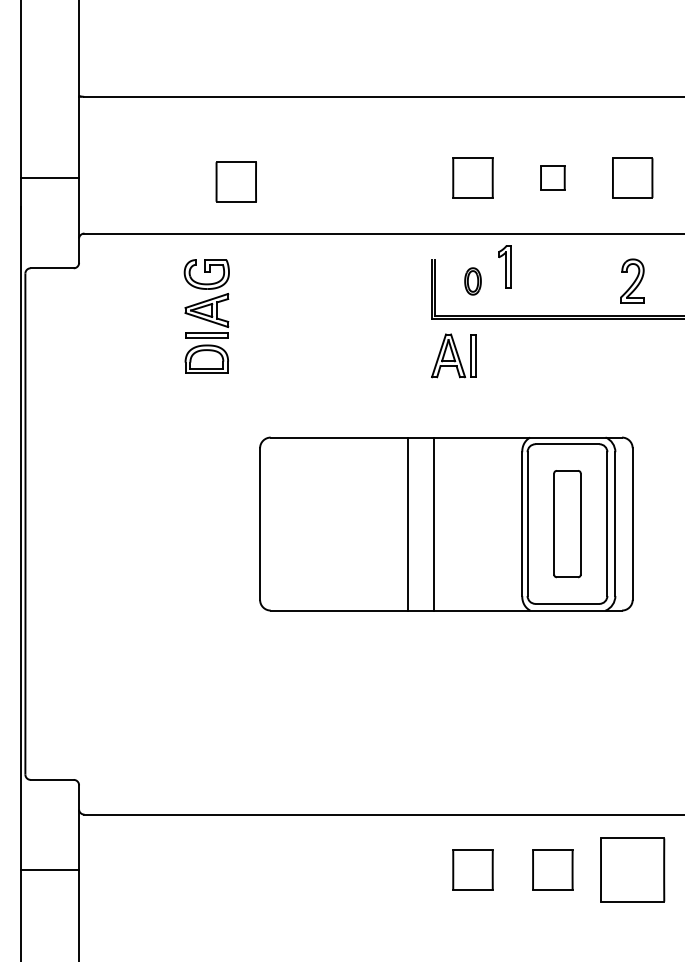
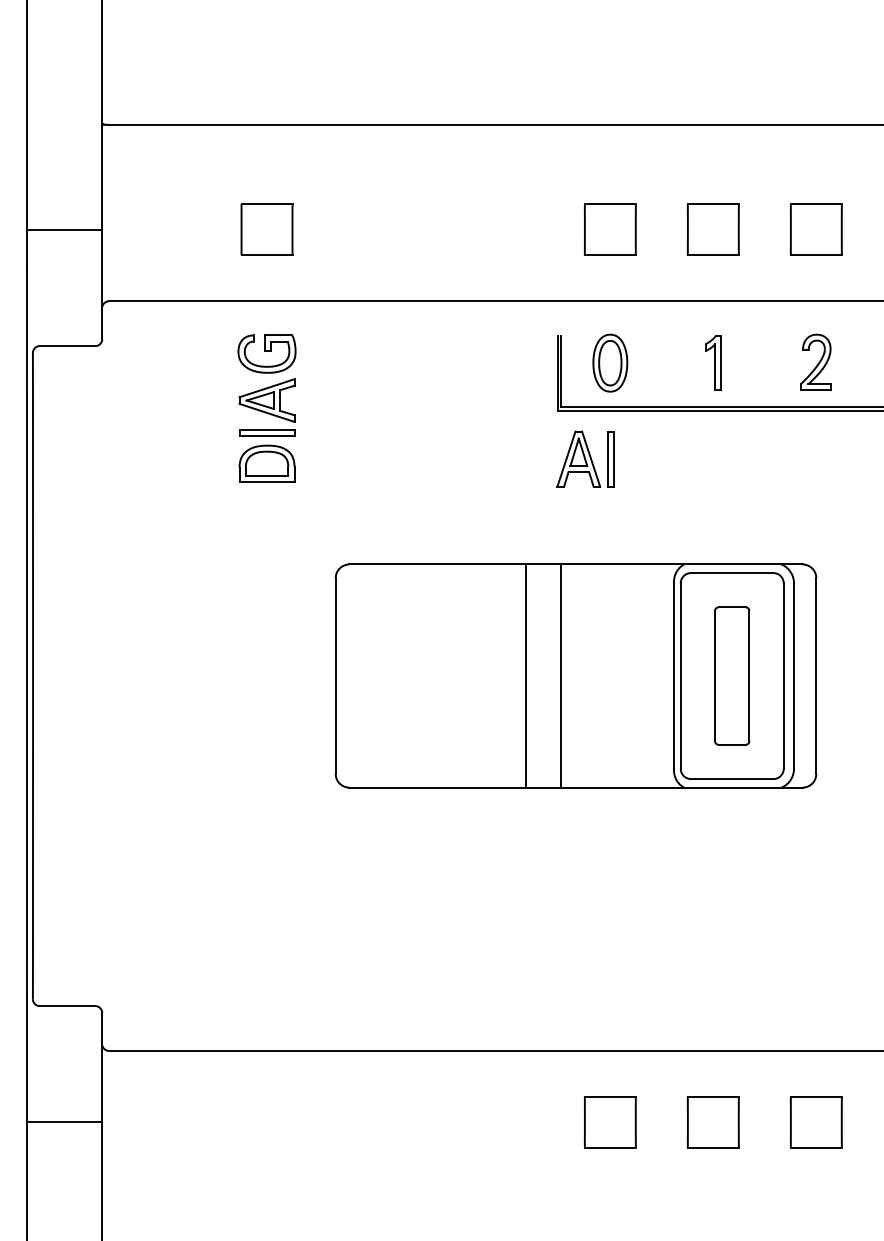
part: (552, 177) -> (713, 229), size x1.67
part: (235, 181) -> (266, 229), moved
part: (504, 266) -> (713, 362), moved
part: (473, 280) -> (610, 362), size x1.67
part: (632, 870) -> (816, 1122), size x0.62

